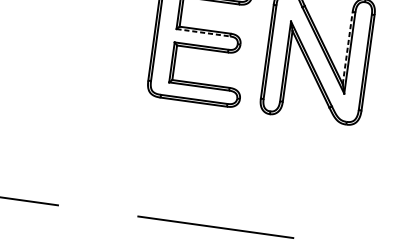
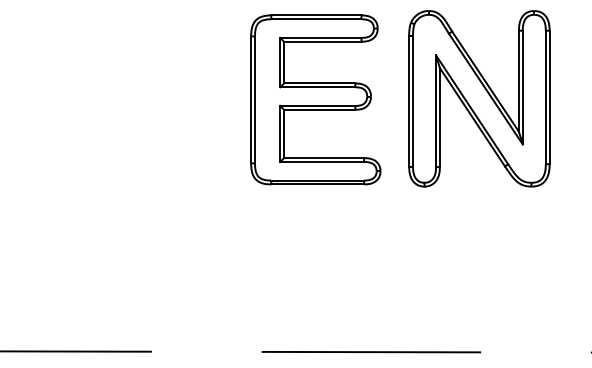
line: (203, 32) -> (317, 87), dashed -> solid
line: (347, 48) -> (518, 81), dashed -> solid

